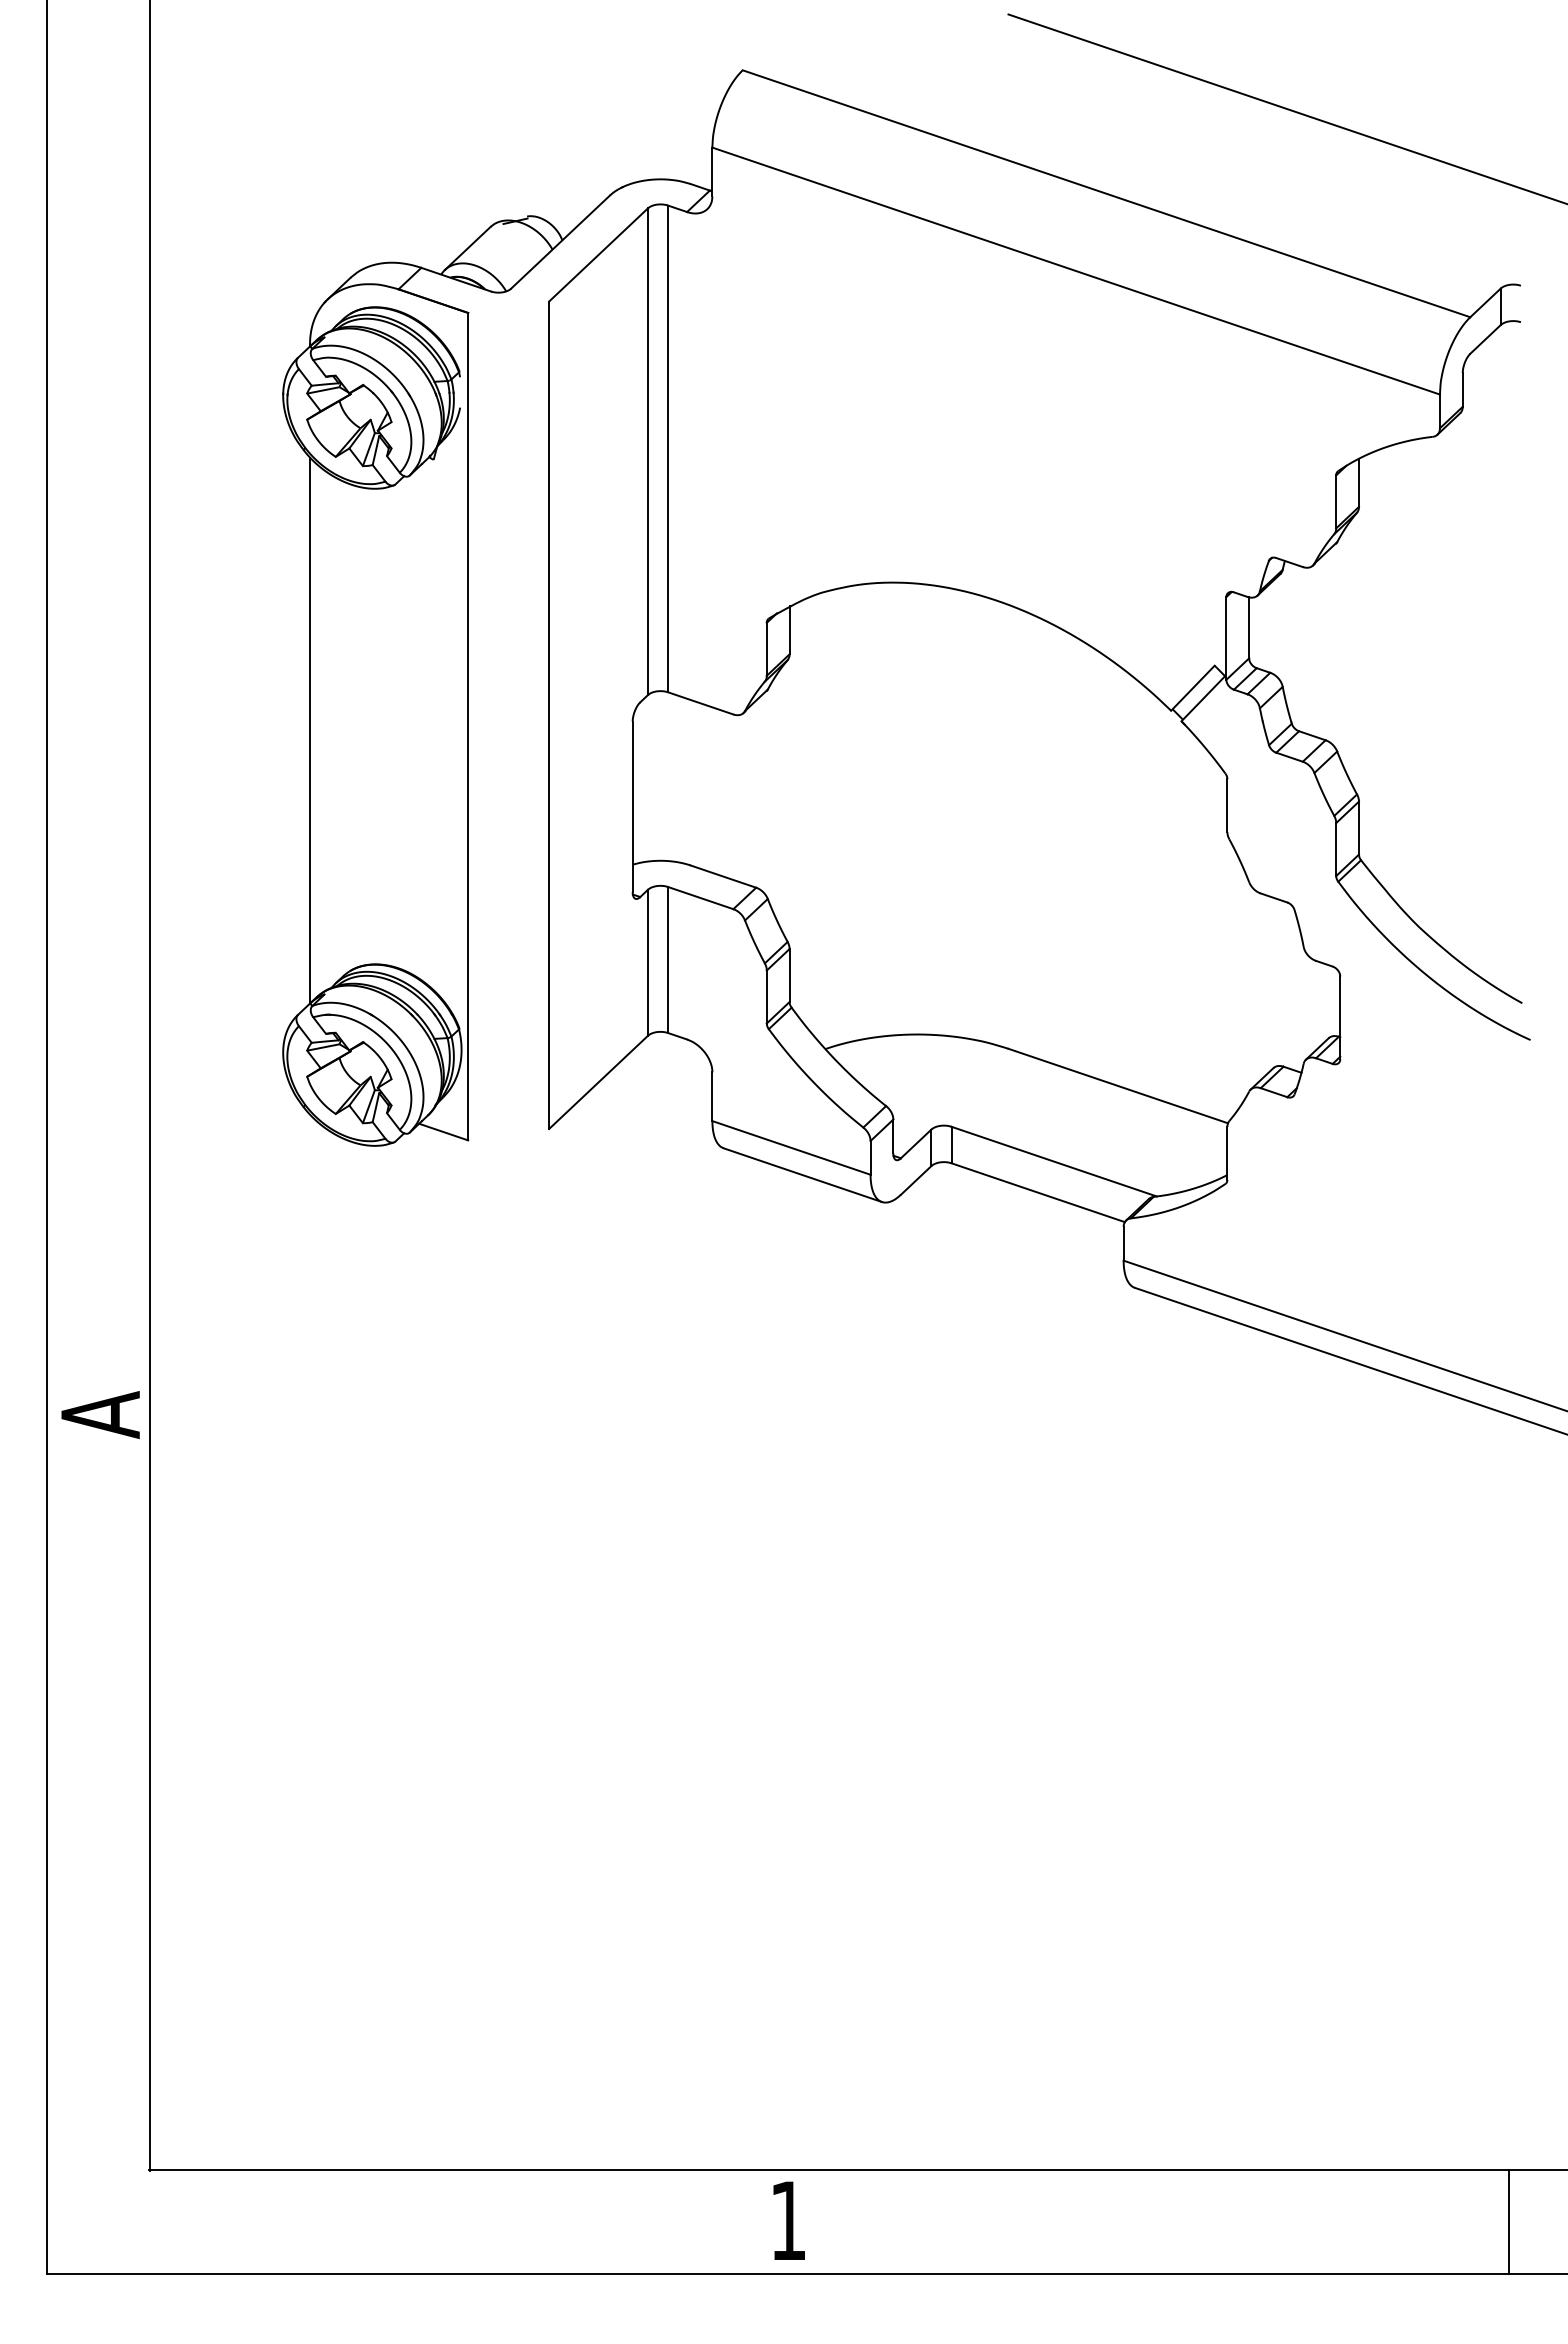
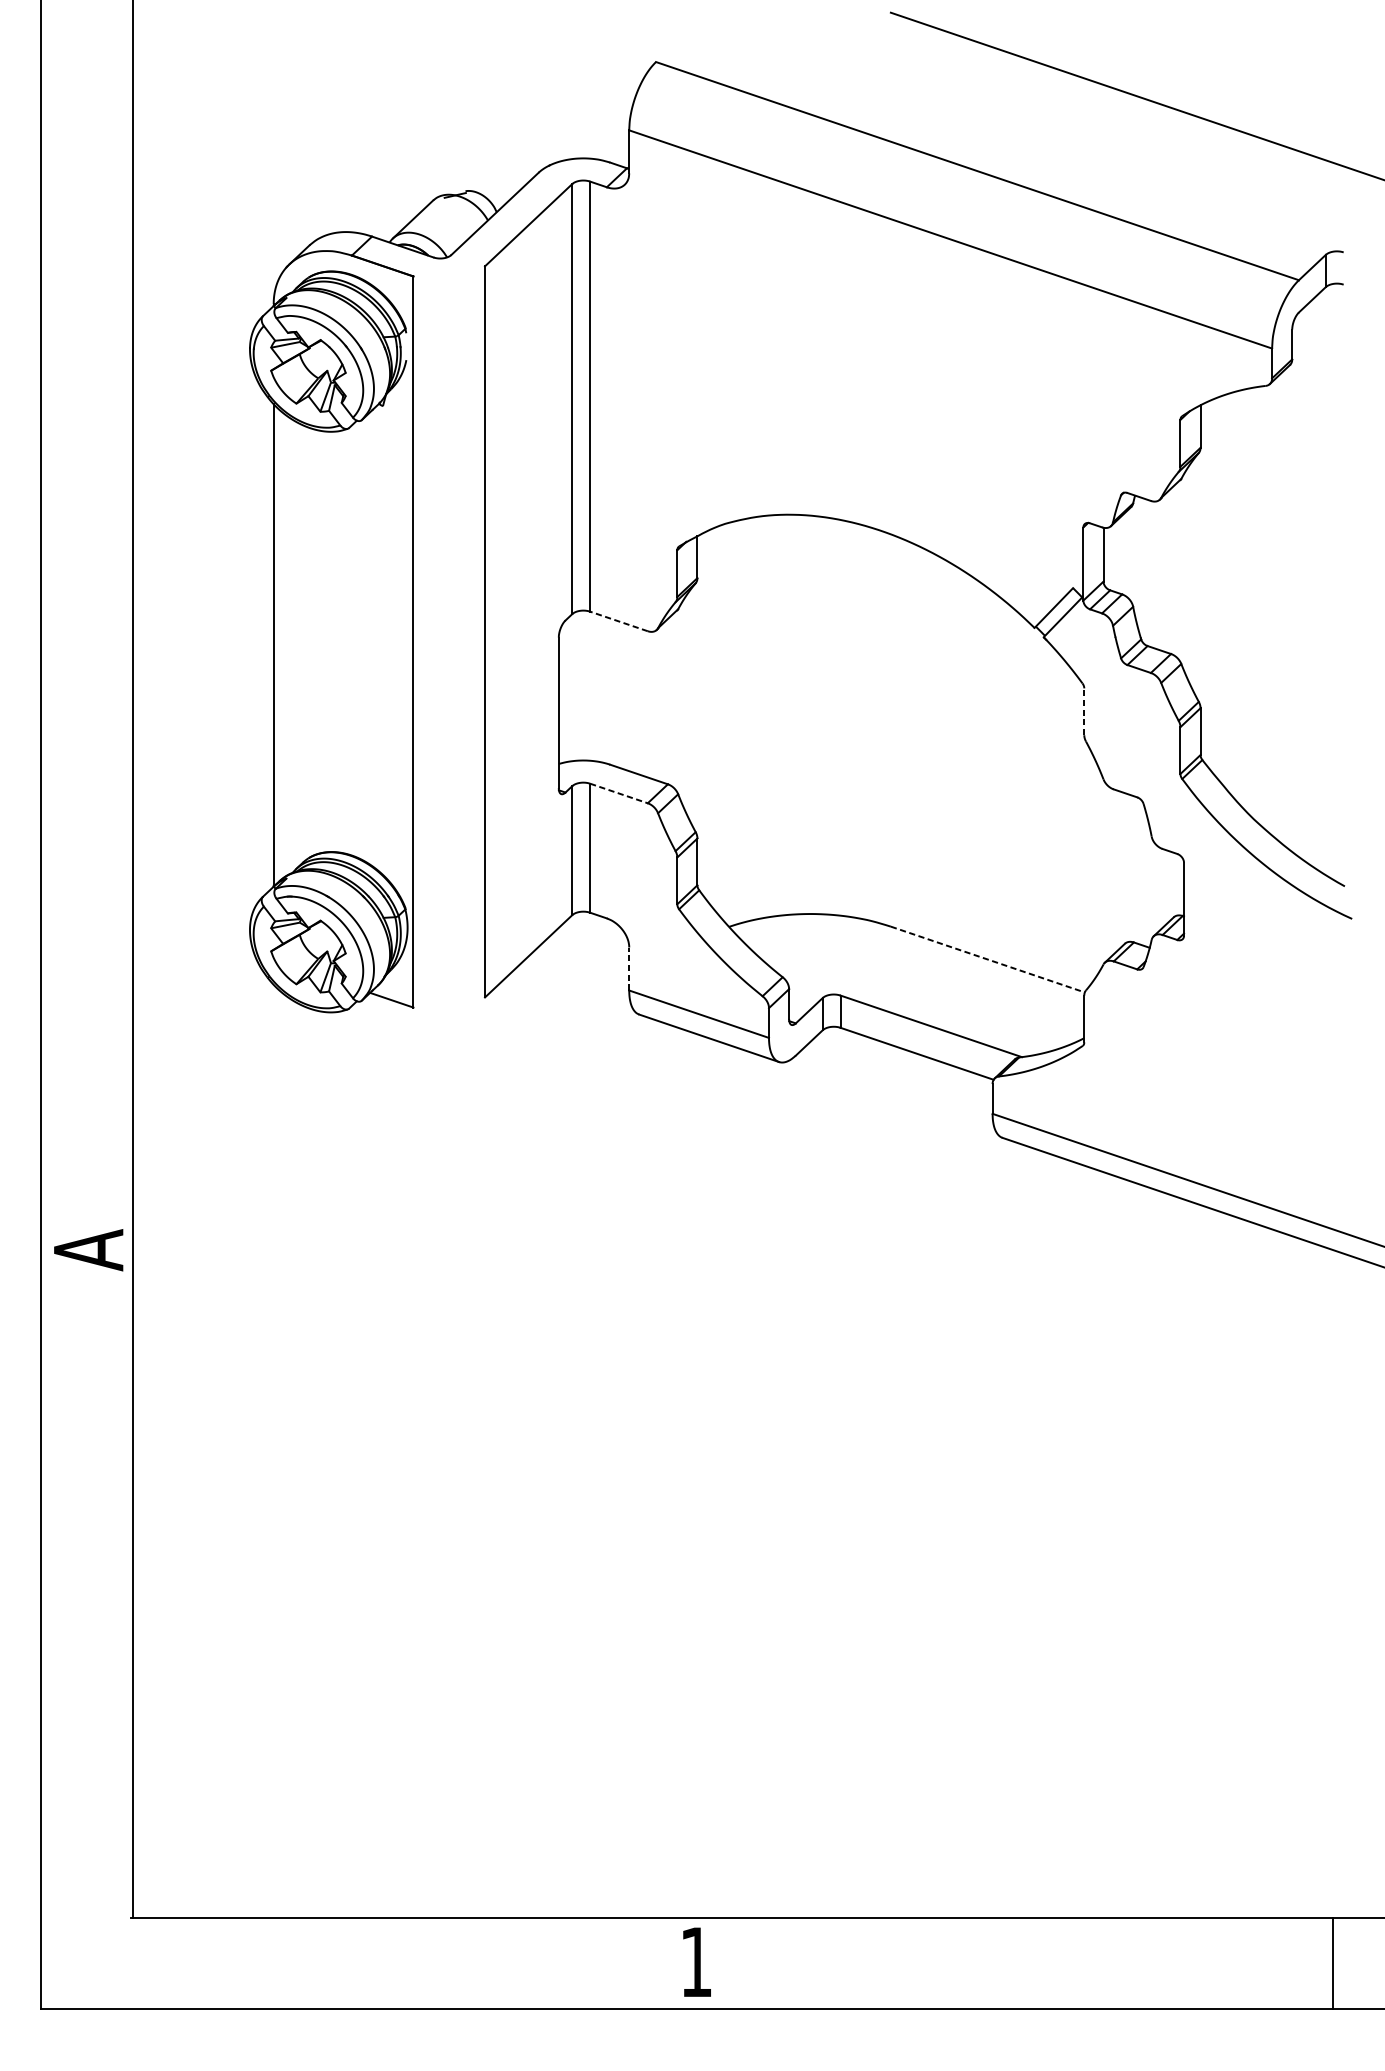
line: (700, 703) -> (618, 621), solid -> dashed
line: (1227, 805) -> (1084, 711), solid -> dashed
line: (701, 898) -> (619, 793), solid -> dashed
line: (1118, 1086) -> (988, 959), solid -> dashed
line: (712, 1096) -> (629, 968), solid -> dashed

